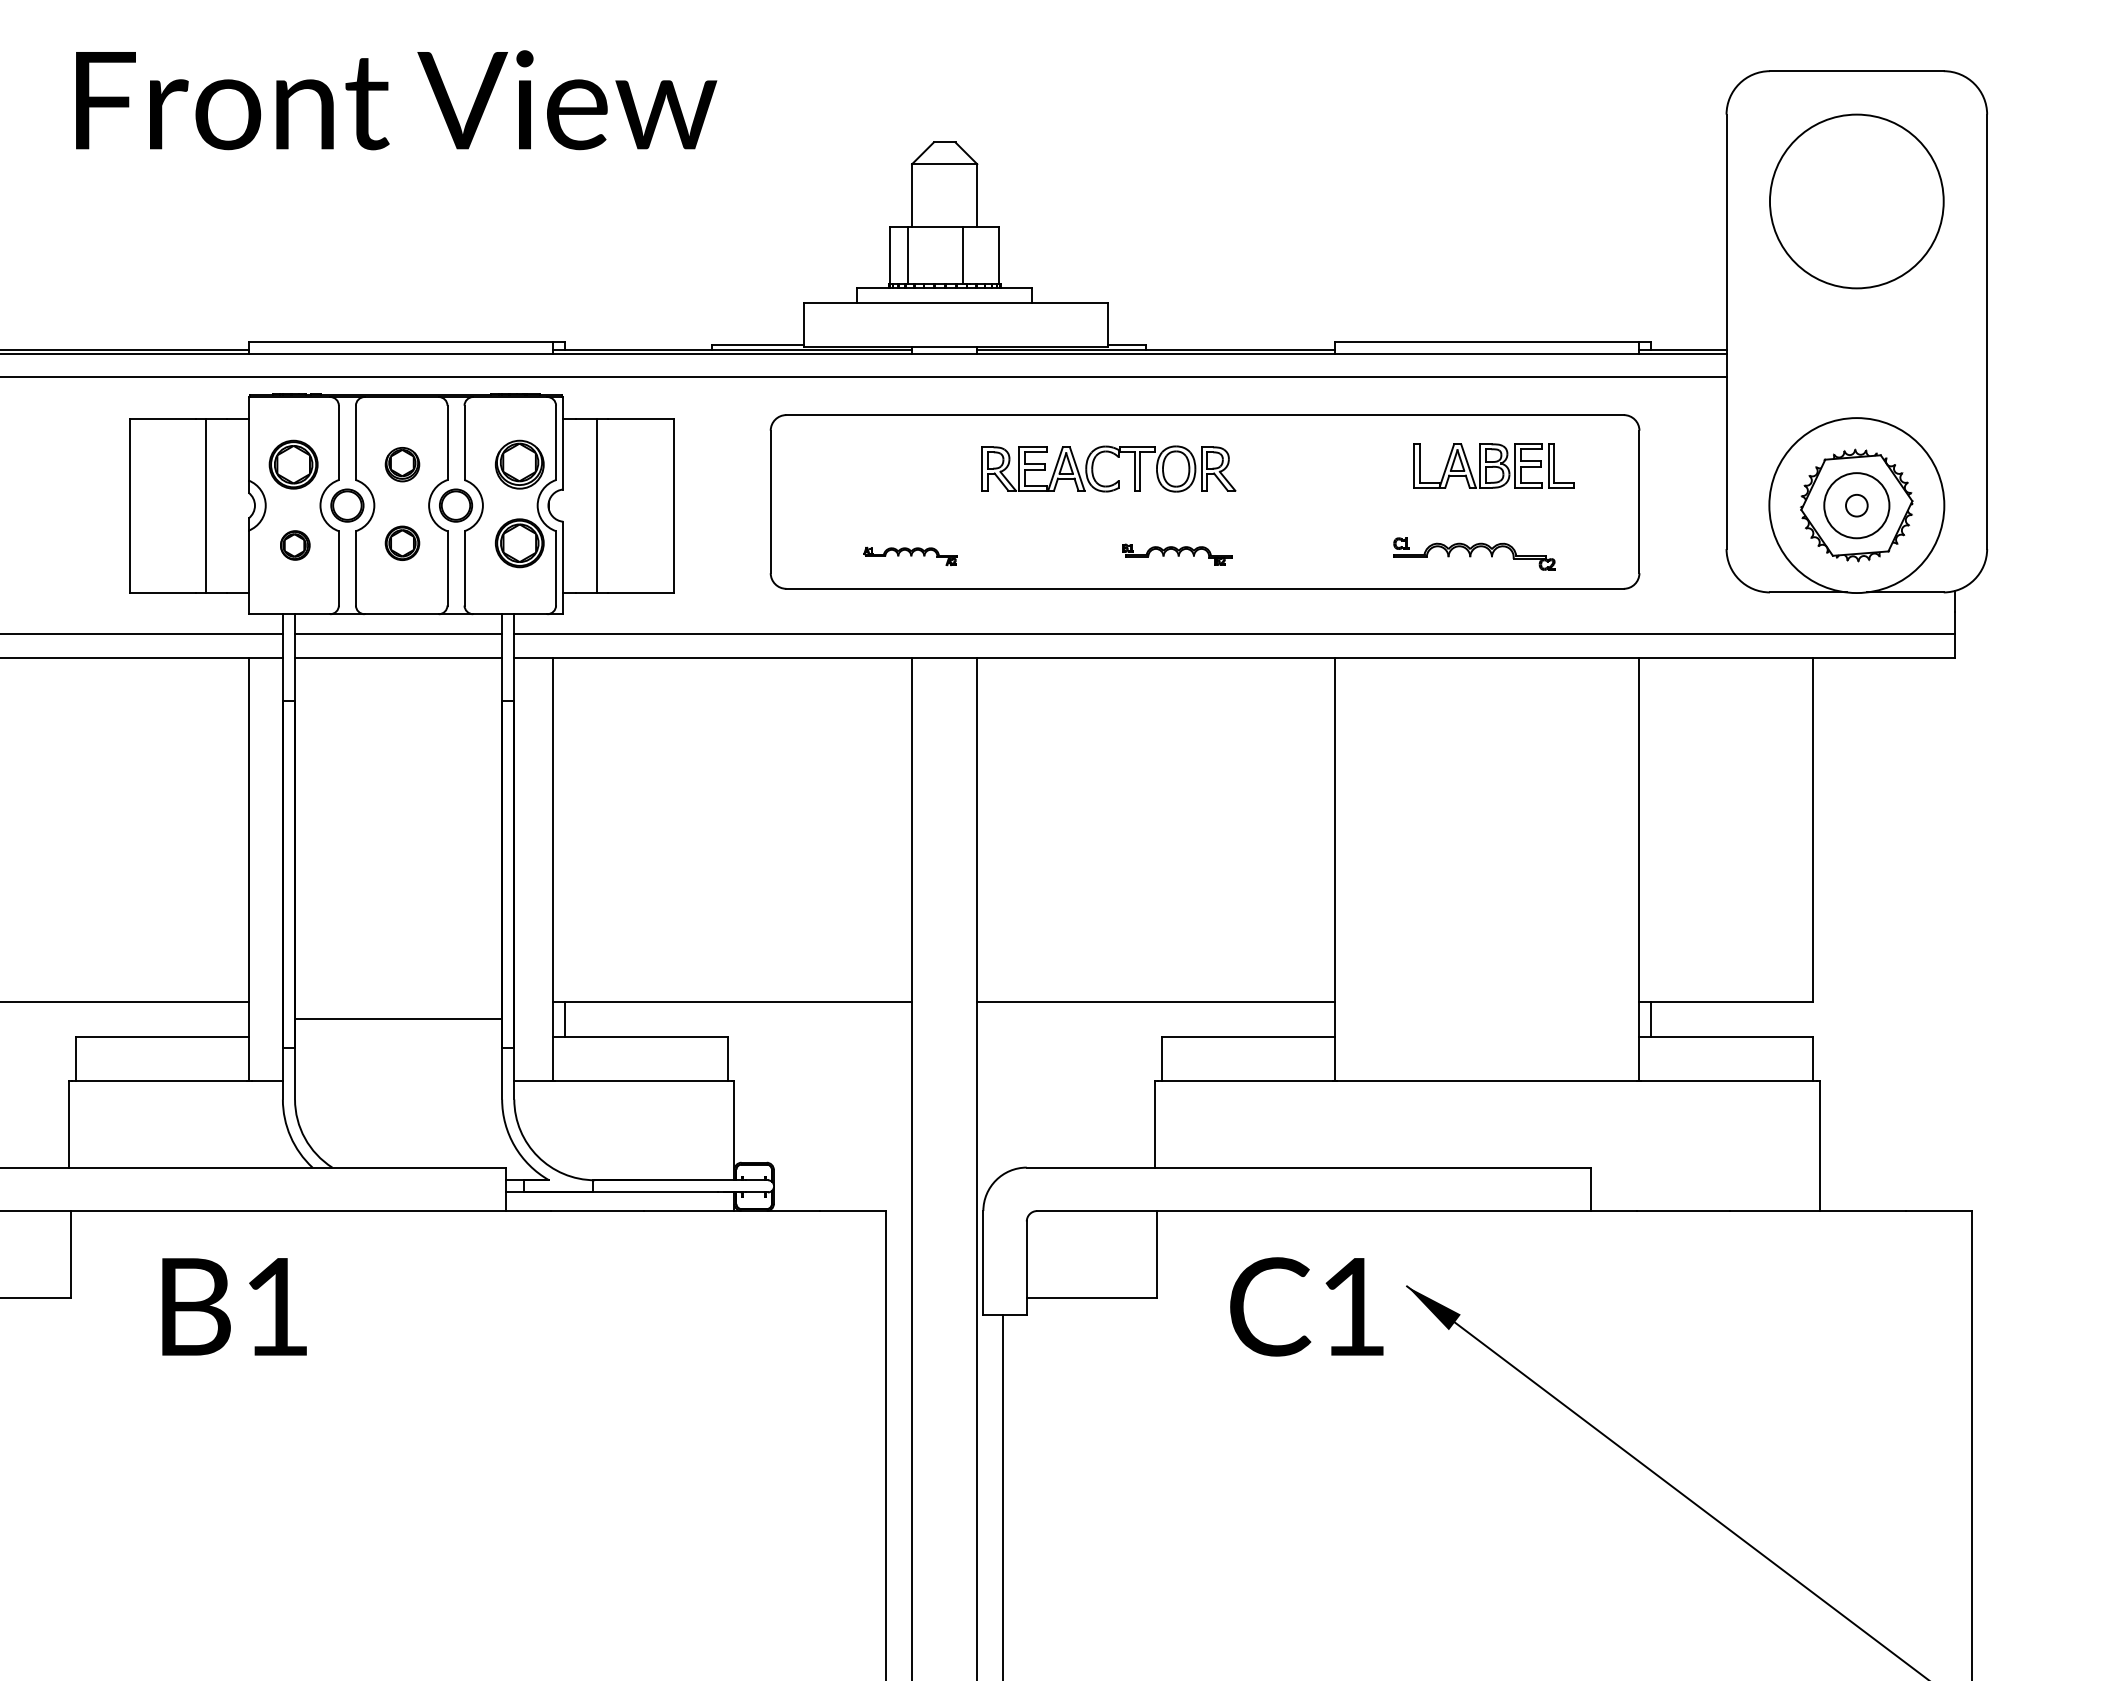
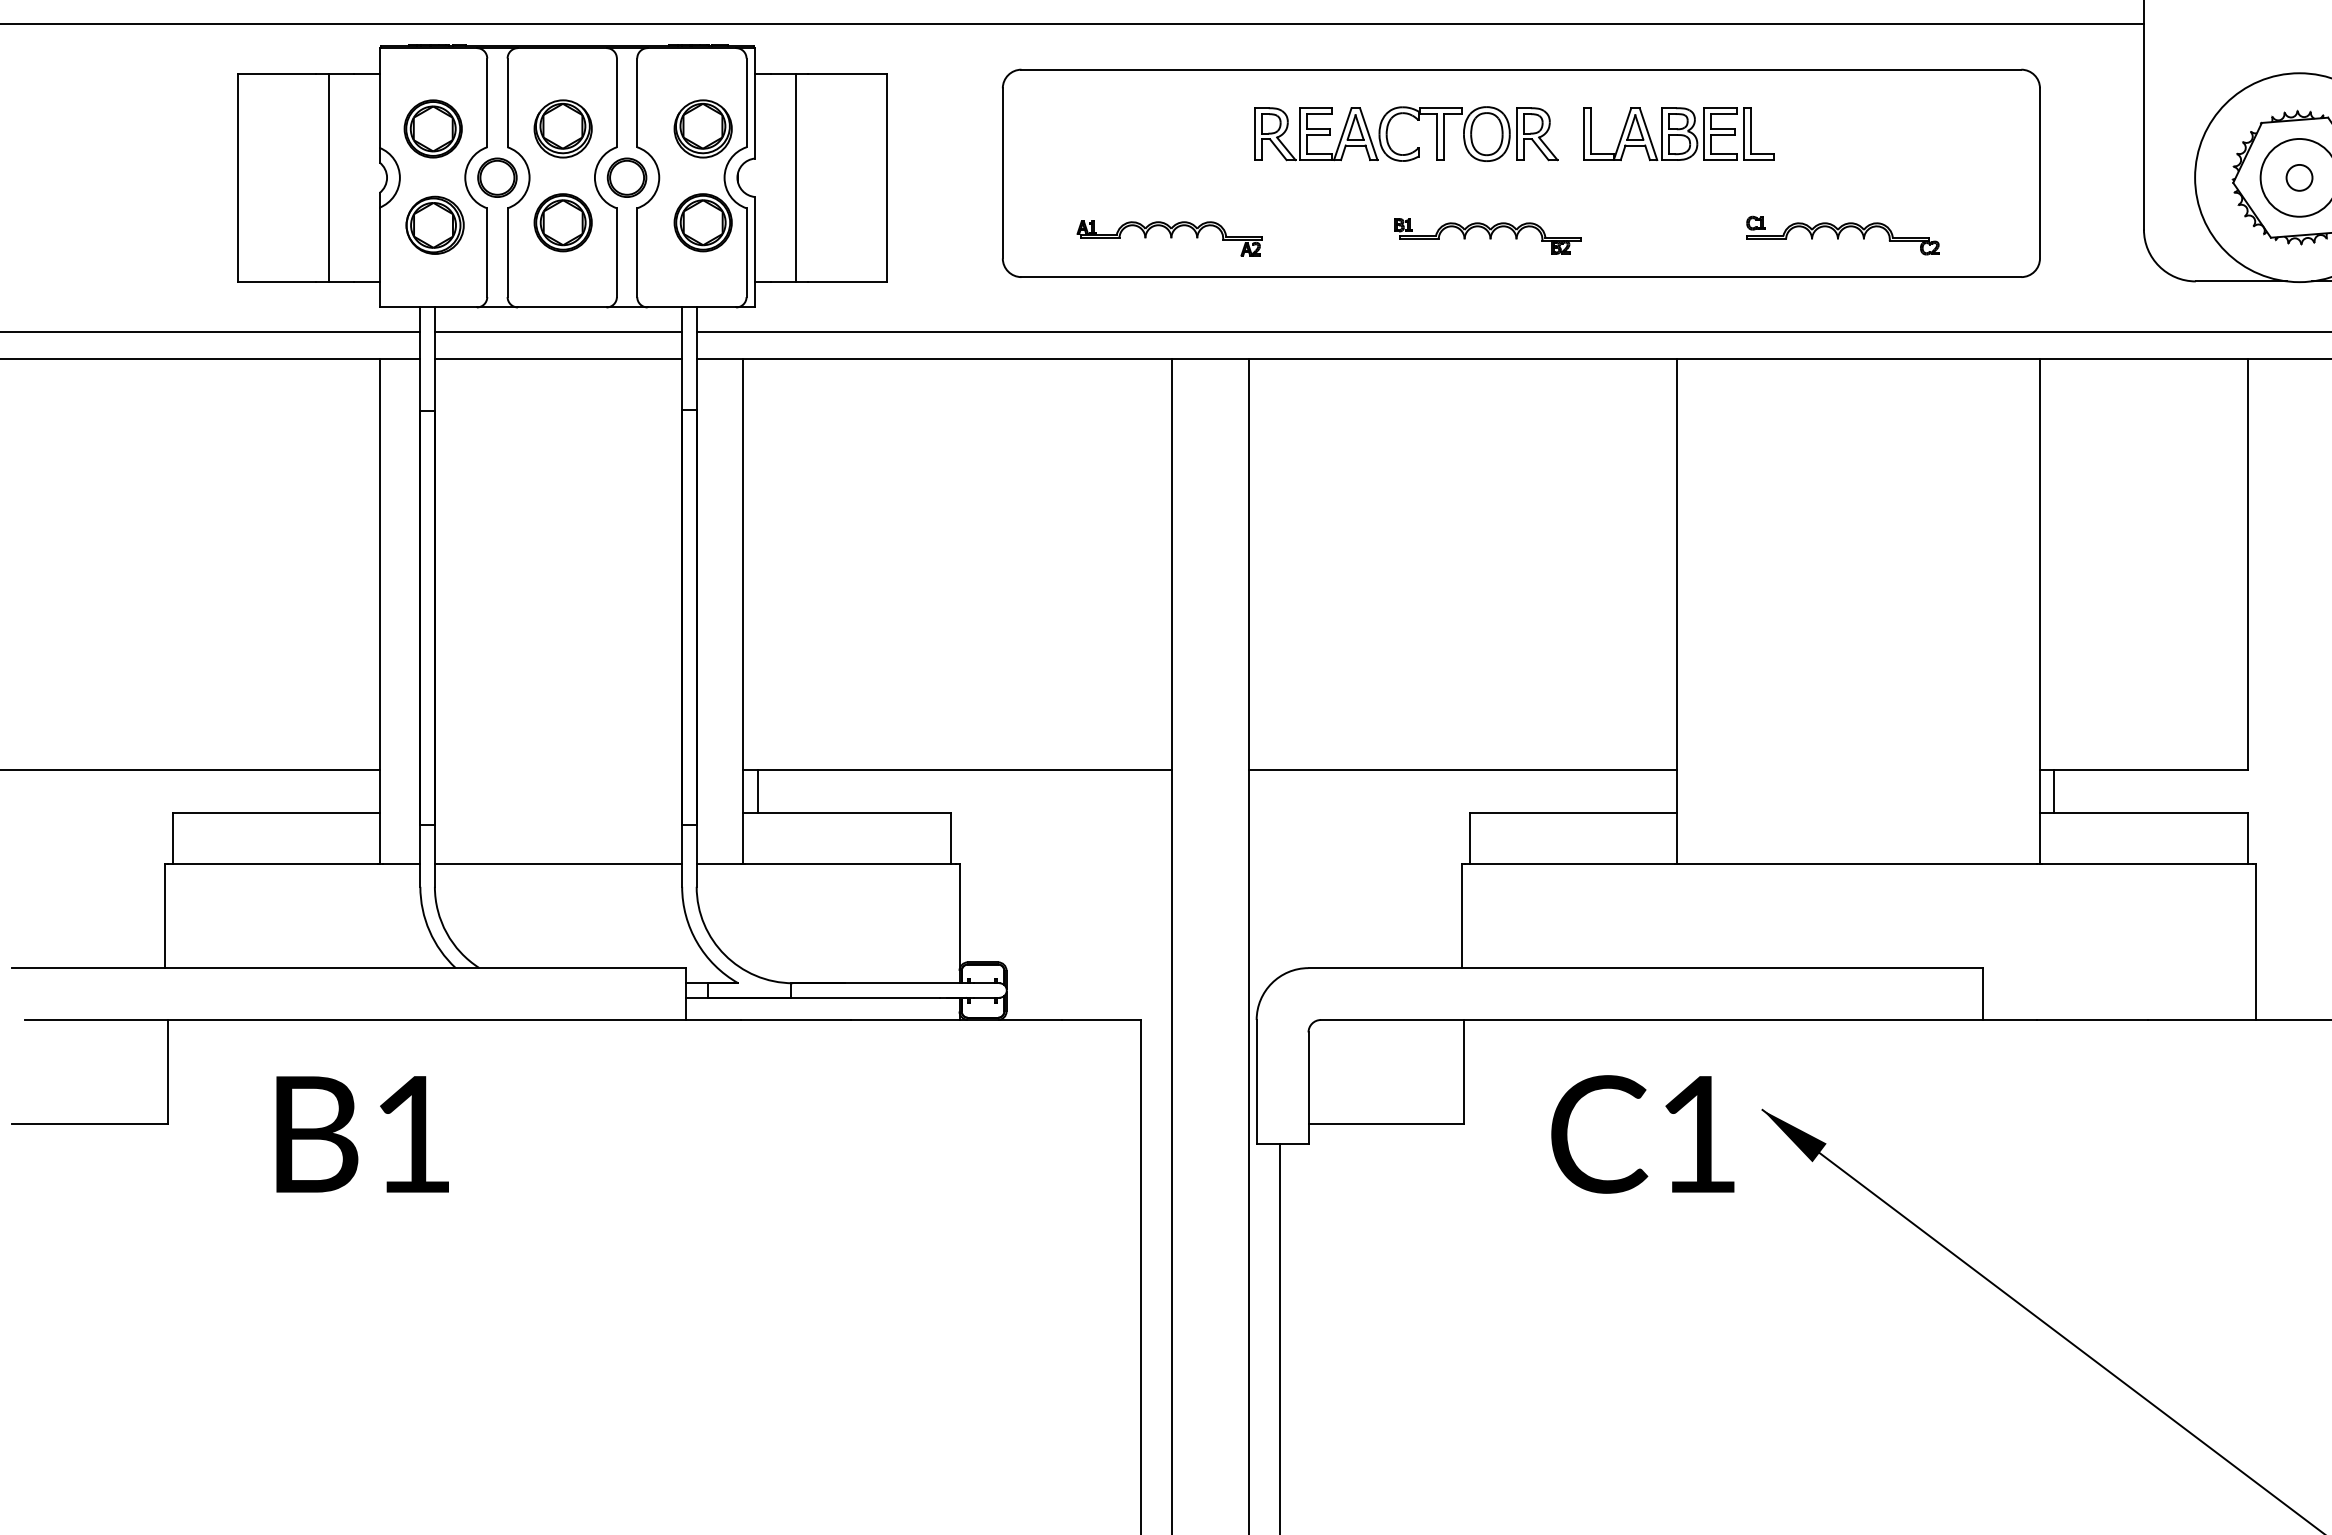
part: (402, 464) -> (563, 128), size x1.43
part: (1493, 465) -> (1678, 133), moved
part: (402, 543) -> (563, 223), size x1.43
part: (295, 545) -> (435, 225), size x1.67
part: (1177, 554) -> (1488, 236), size x1.43
part: (910, 556) -> (1169, 238), size x1.67
line: (398, 1018) -> (558, 864), moved

